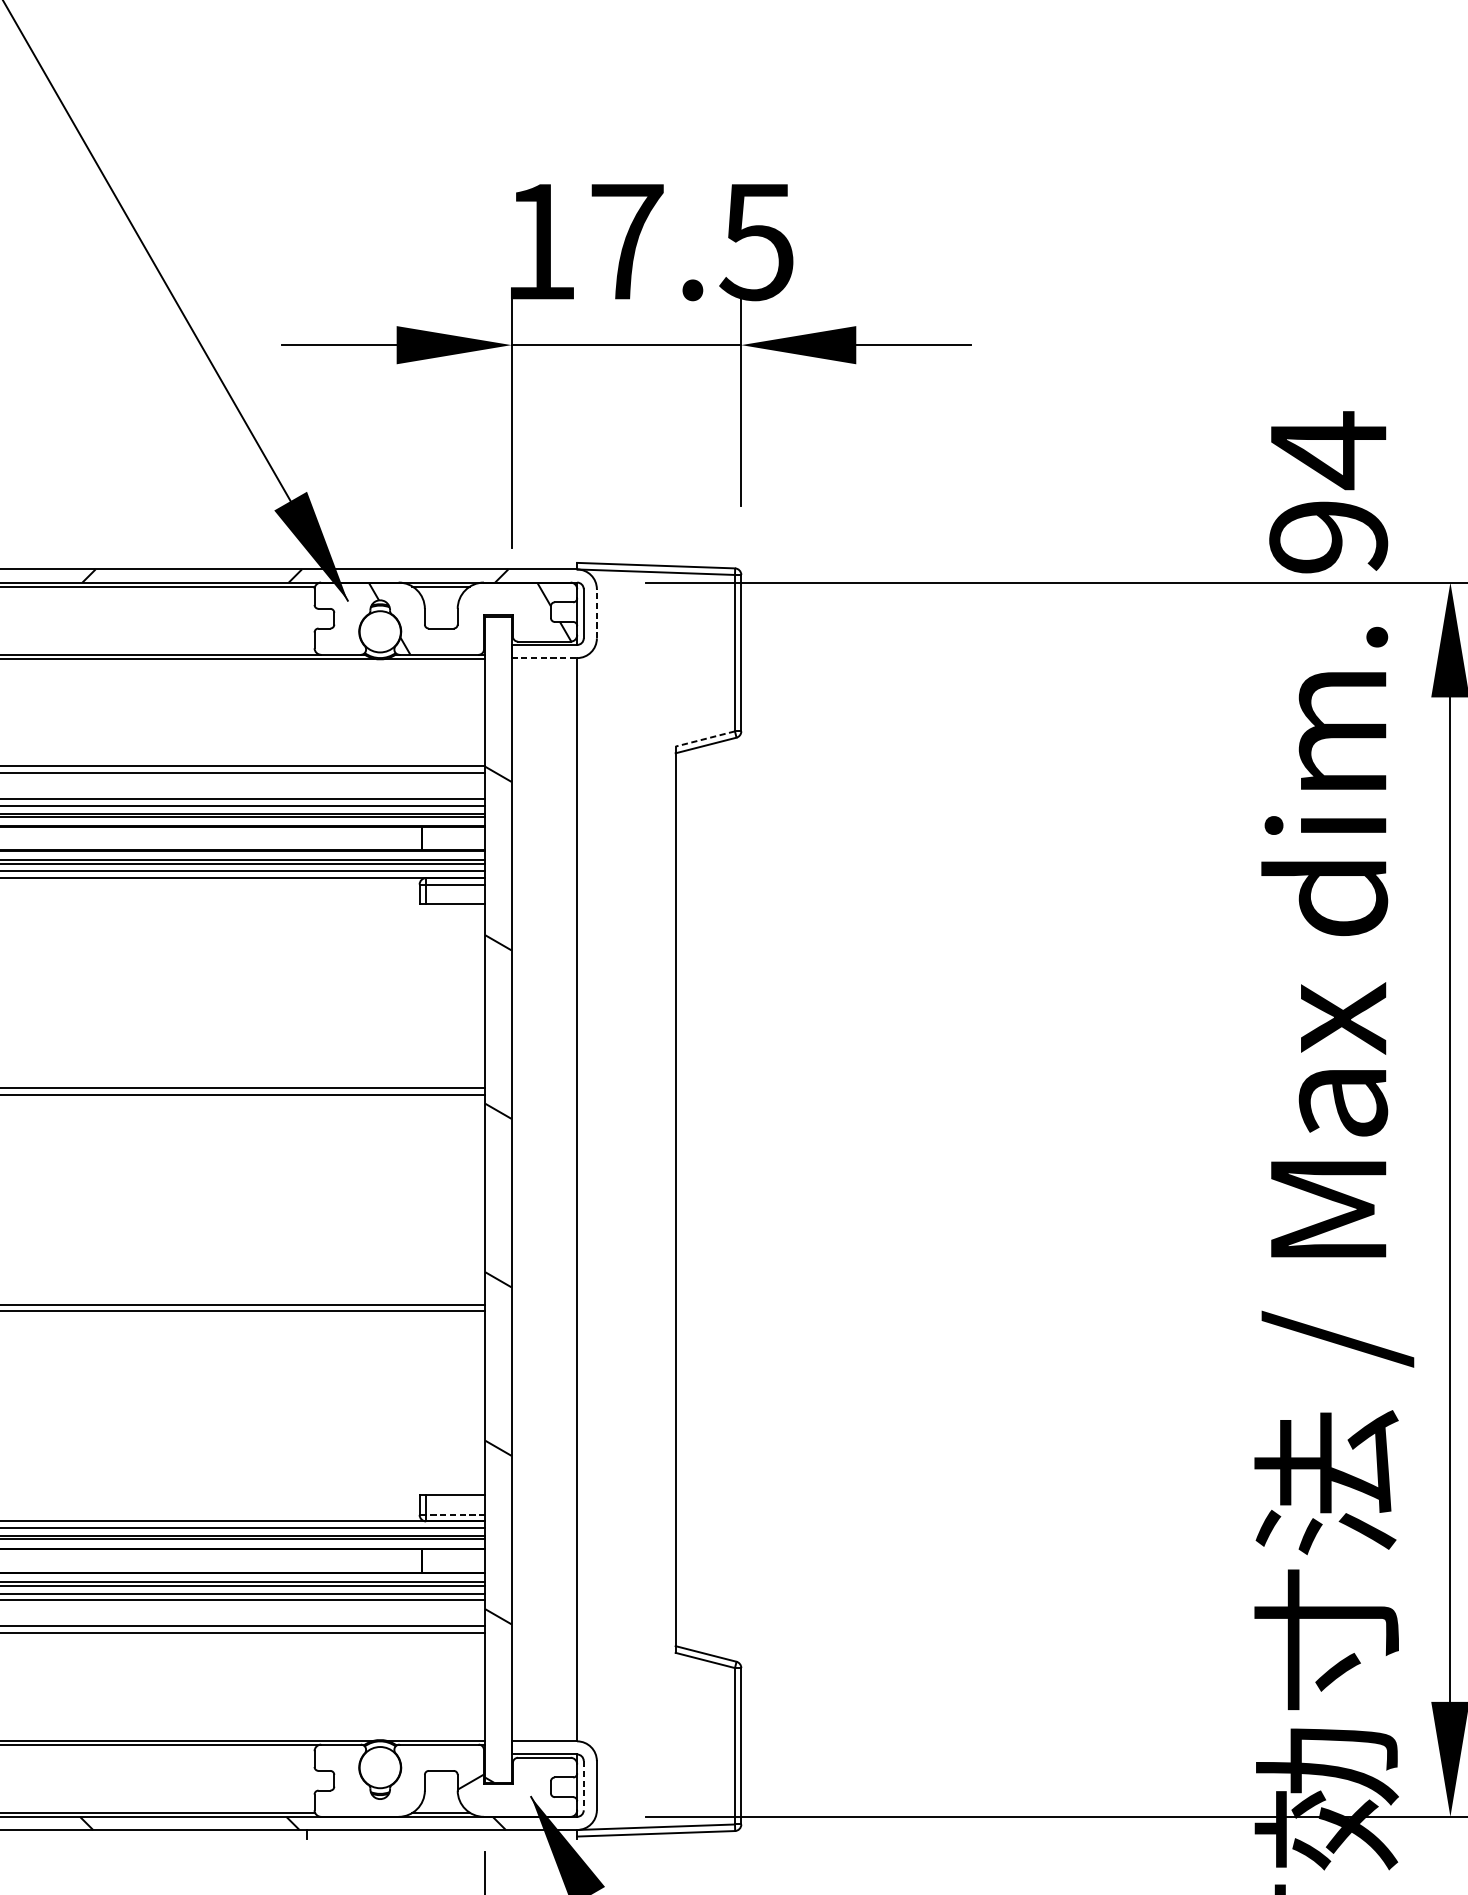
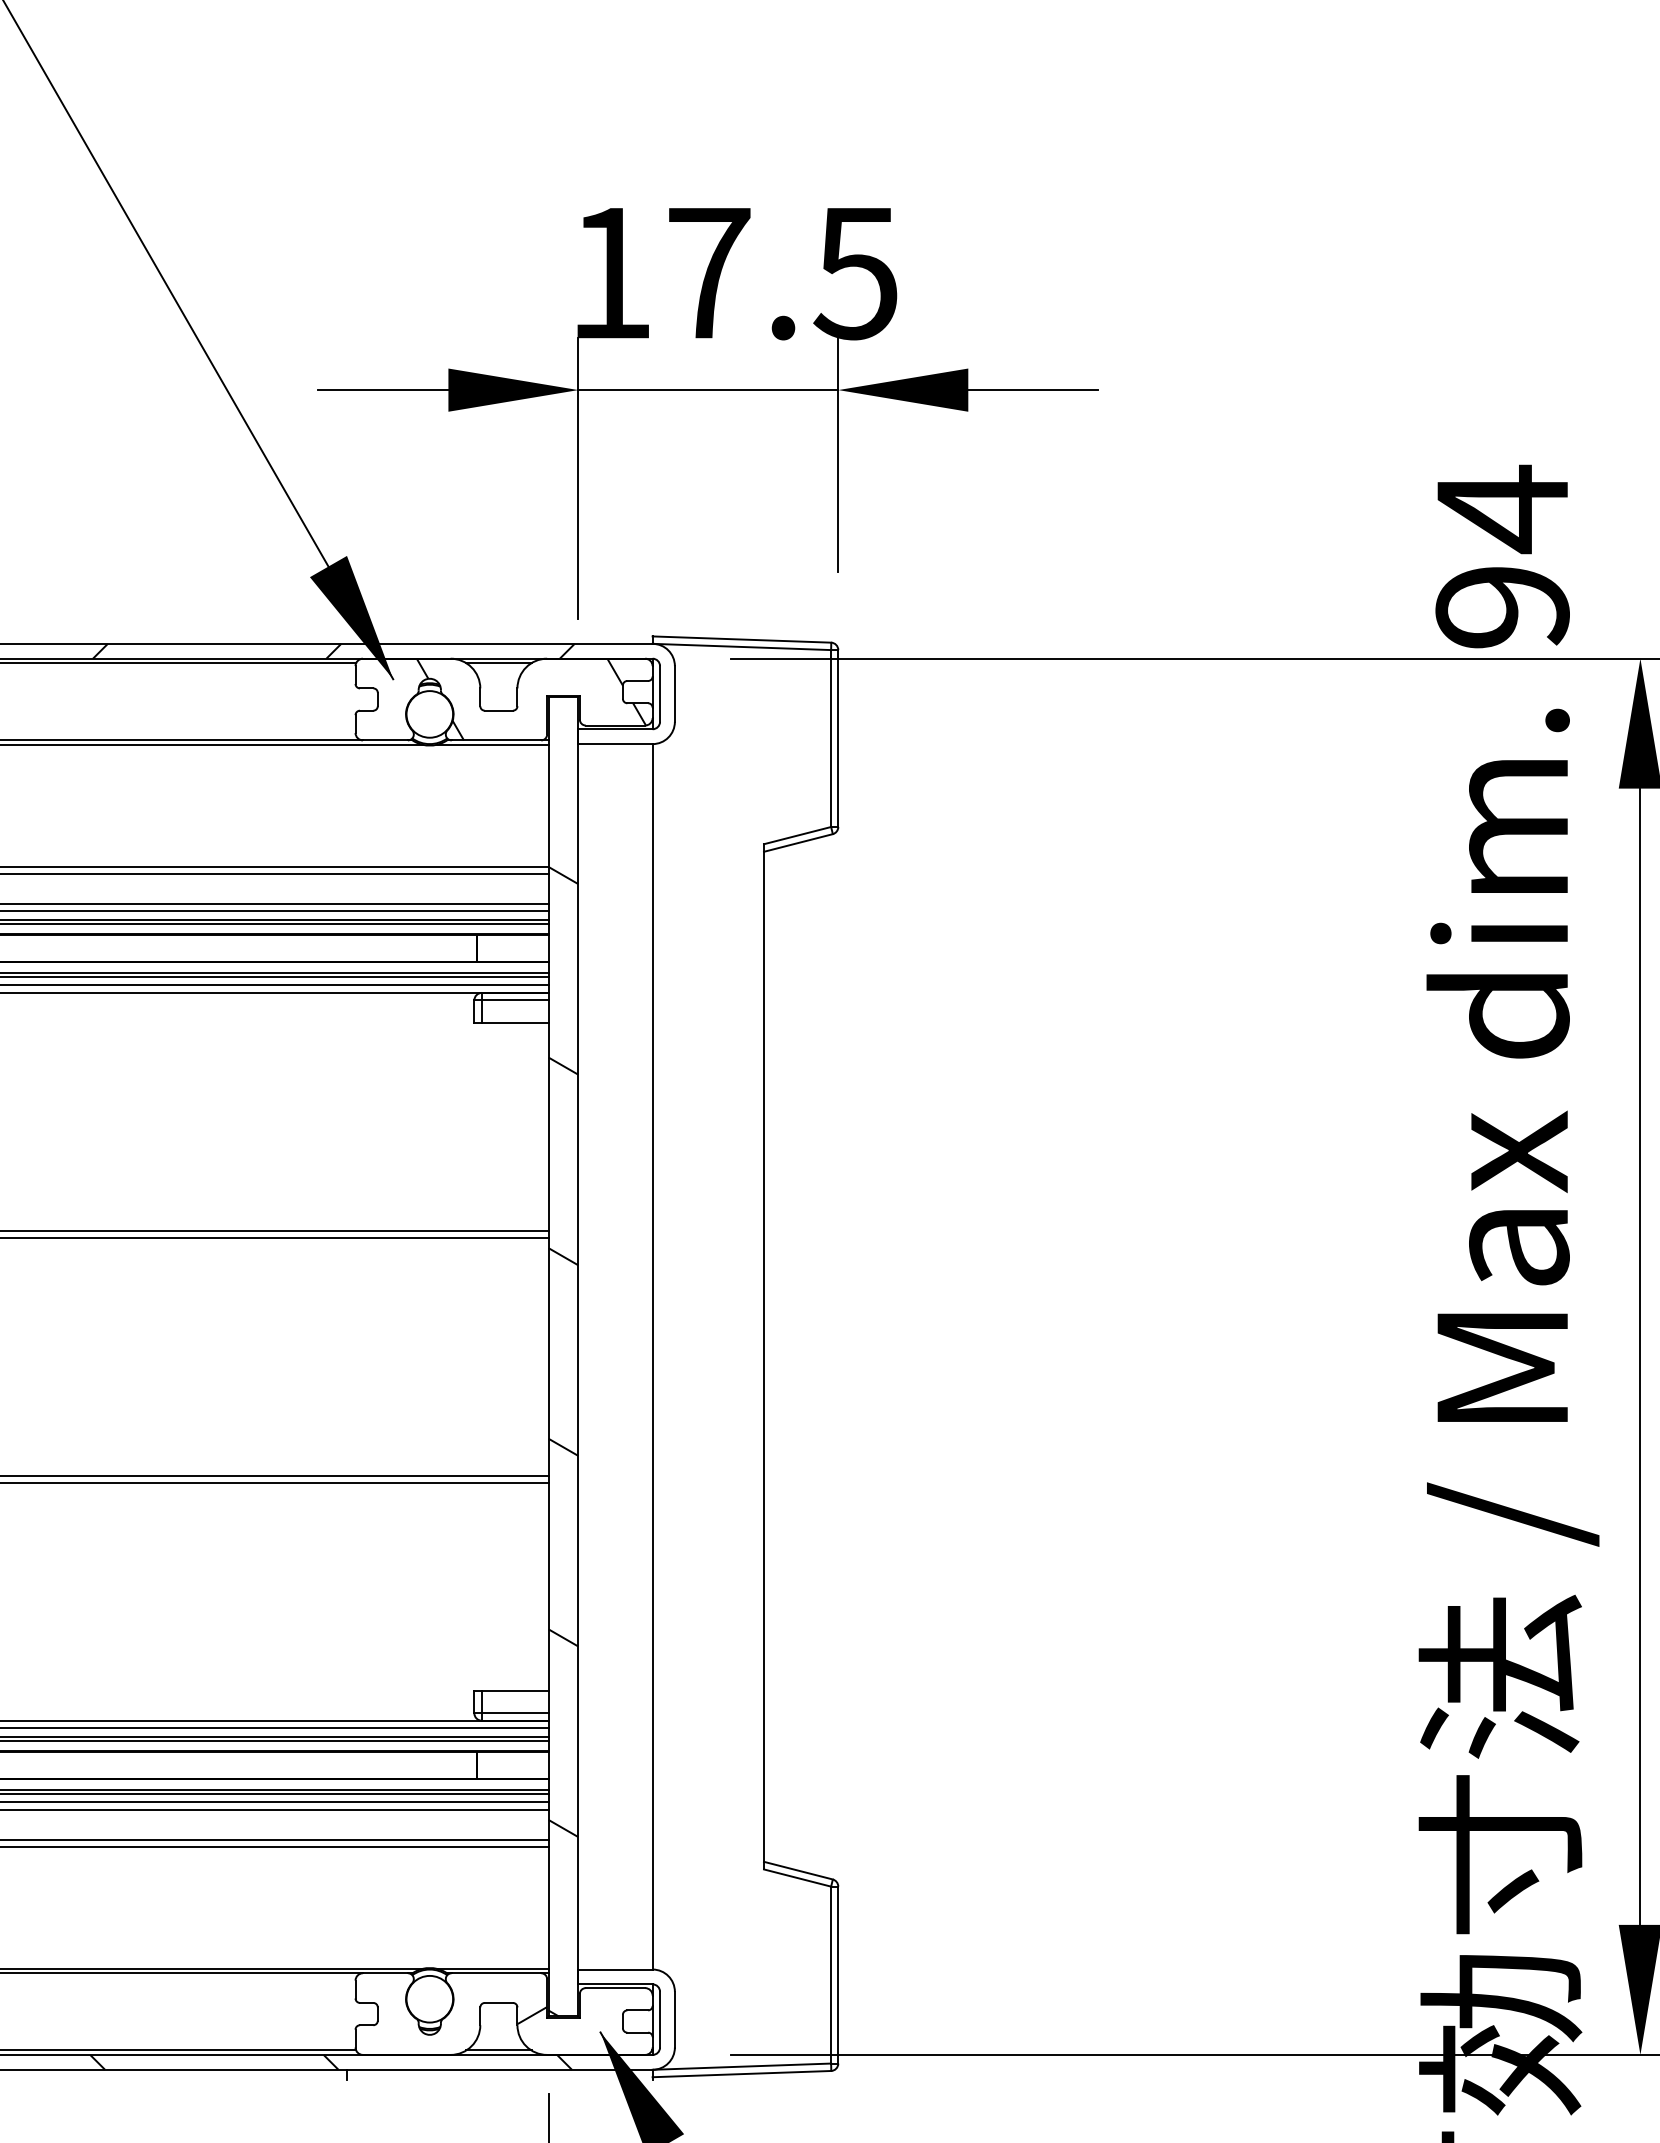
line: (596, 613) -> (674, 693), dashed -> solid
line: (544, 658) -> (615, 744), dashed -> solid
line: (705, 738) -> (797, 835), dashed -> solid
line: (455, 1515) -> (514, 1713), dashed -> solid
line: (584, 1785) -> (660, 2019), dashed -> solid

